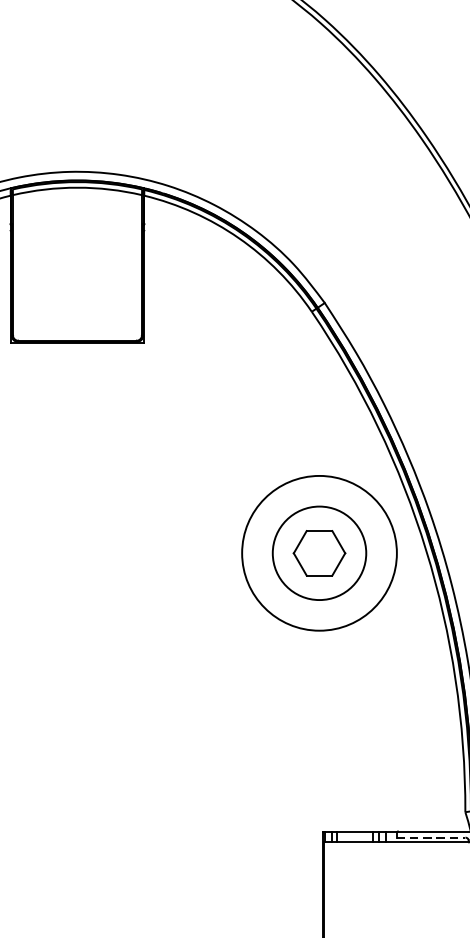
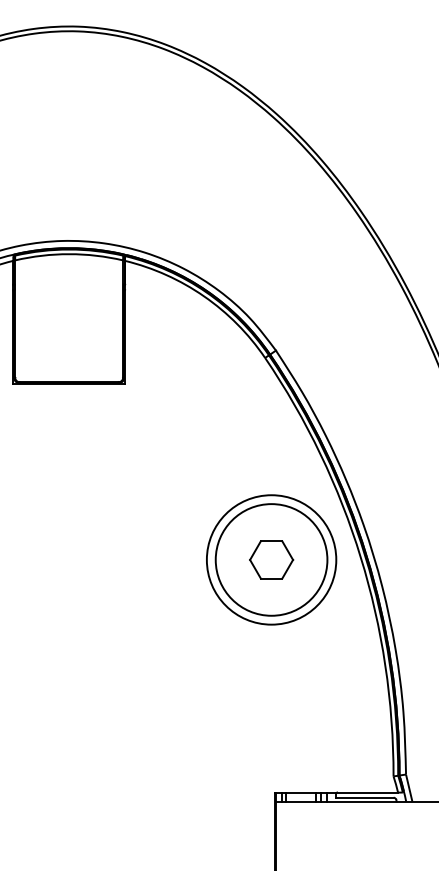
circle: (319, 552) -> (271, 559), size x1.43
line: (430, 837) -> (364, 797), dashed -> solid

